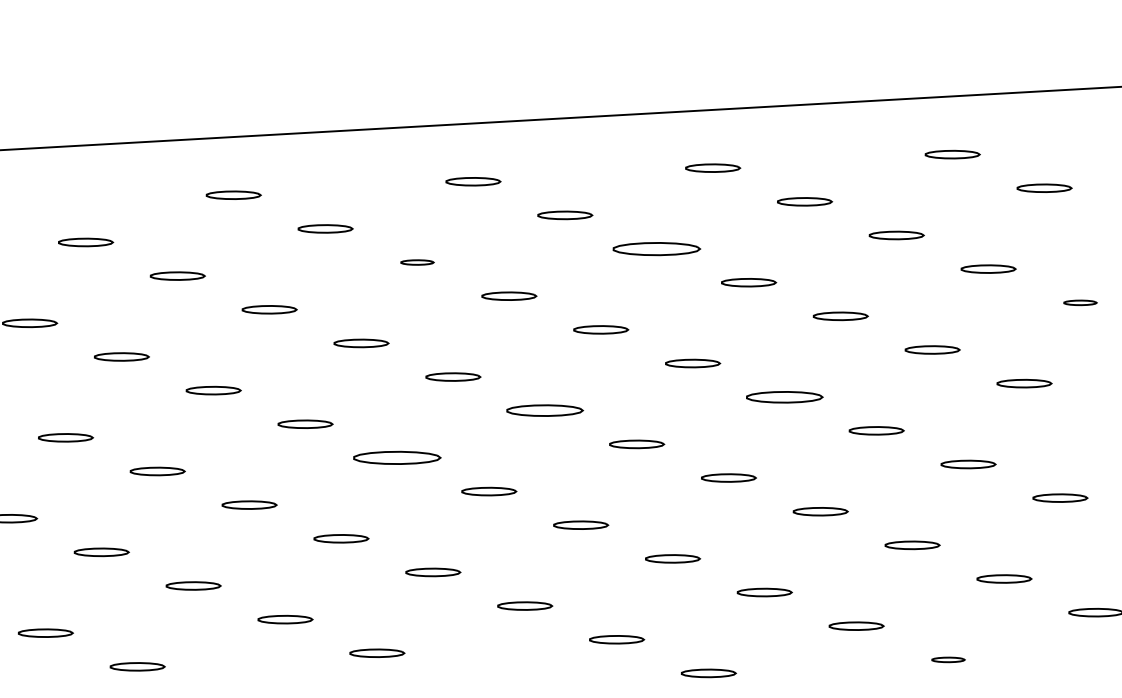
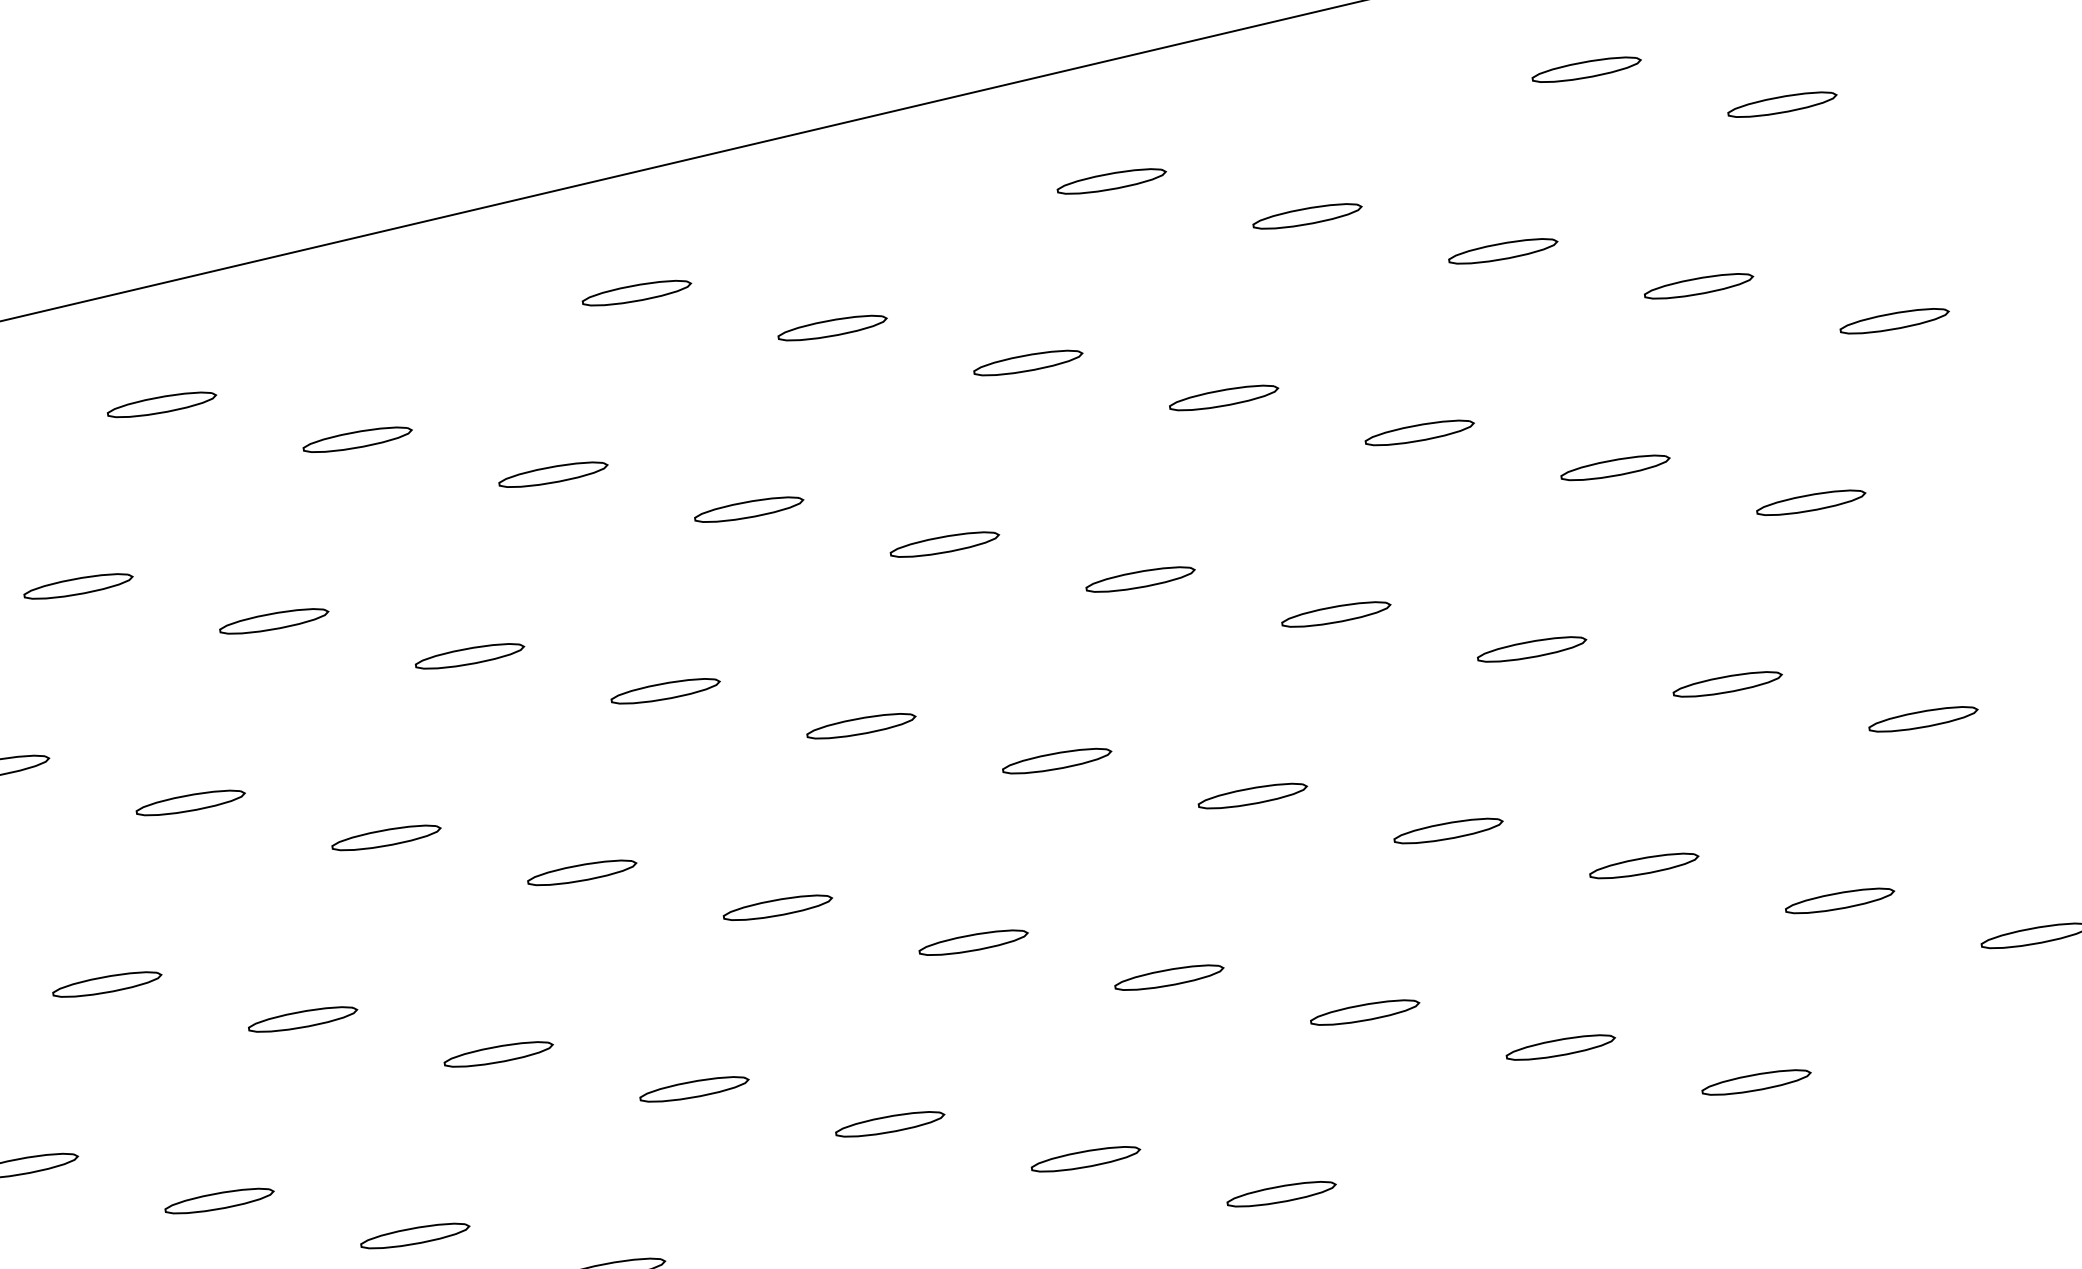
part: (657, 248) -> (1029, 361), size x0.62
part: (417, 262) -> (553, 474), size x1.67
part: (1080, 302) -> (1894, 320), size x1.67
part: (784, 396) -> (1335, 613), size x0.71
part: (545, 410) -> (861, 725), size x0.71
part: (397, 457) -> (582, 871), size x0.62
part: (948, 659) -> (1756, 1081), size x1.67

